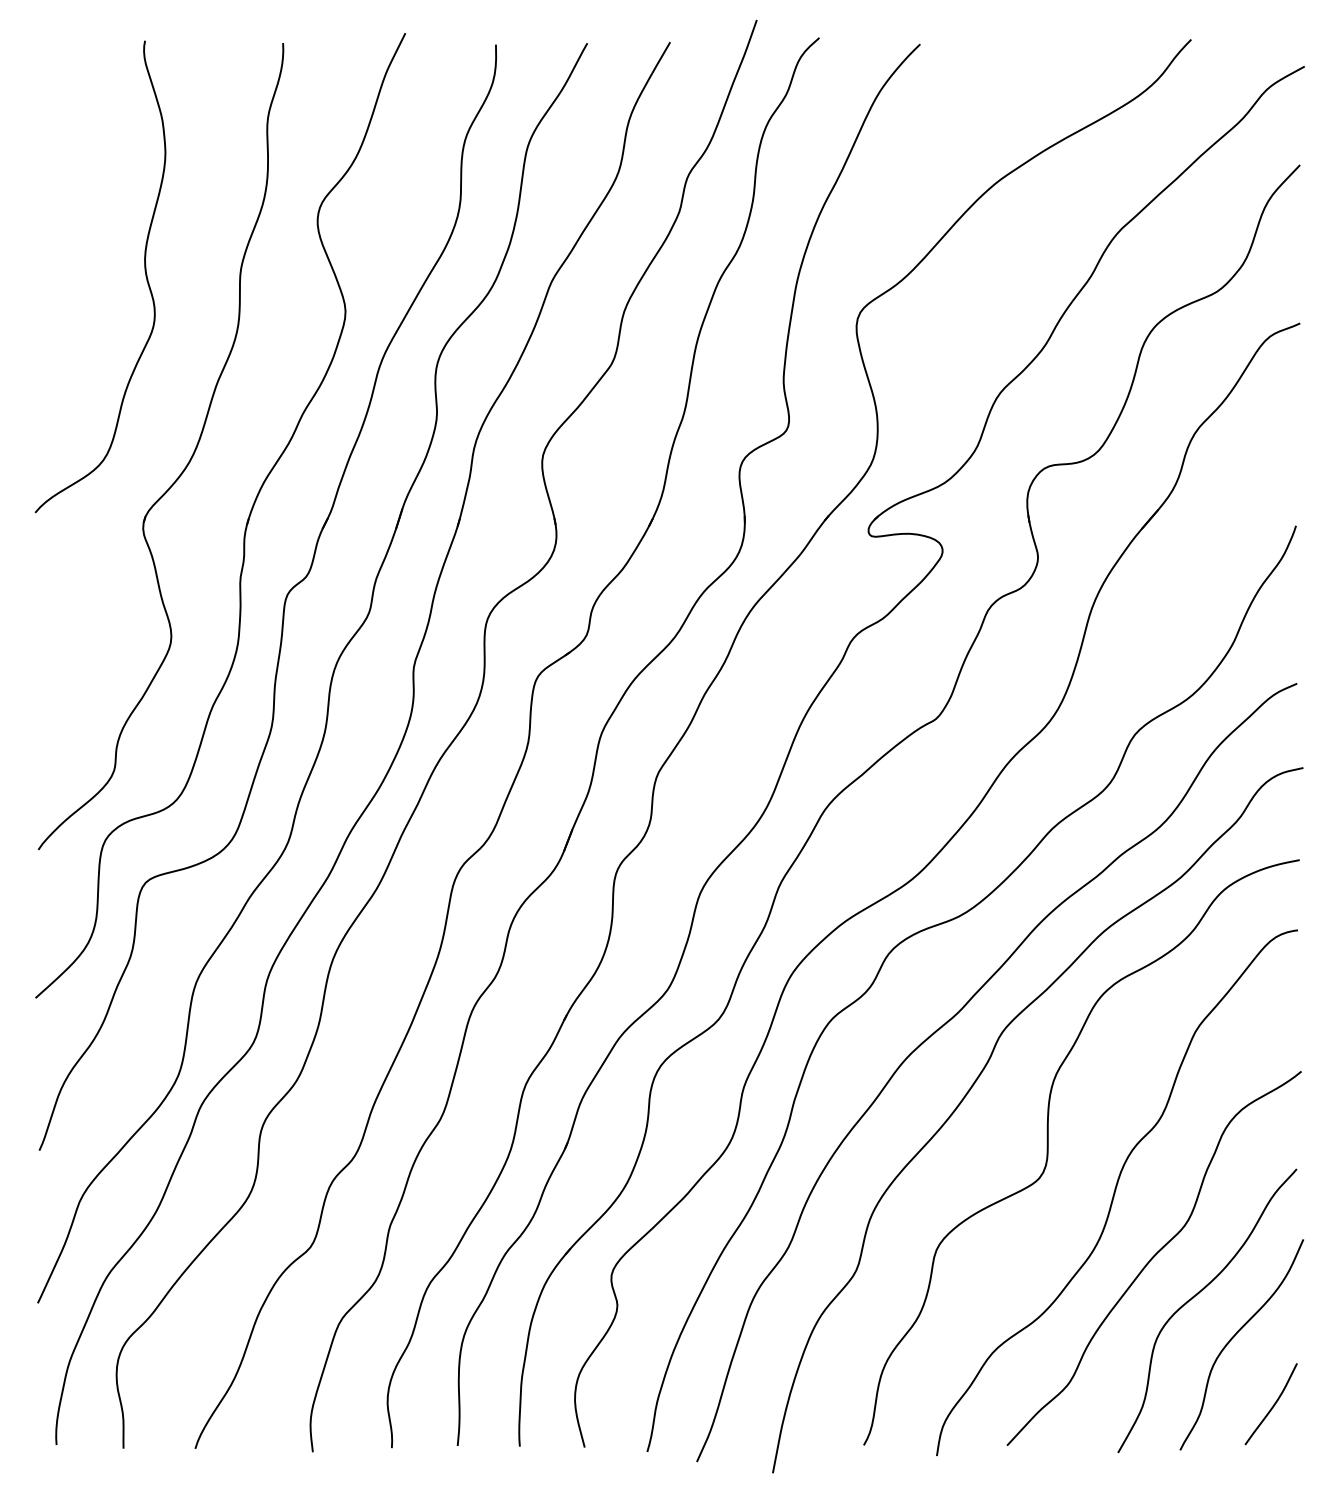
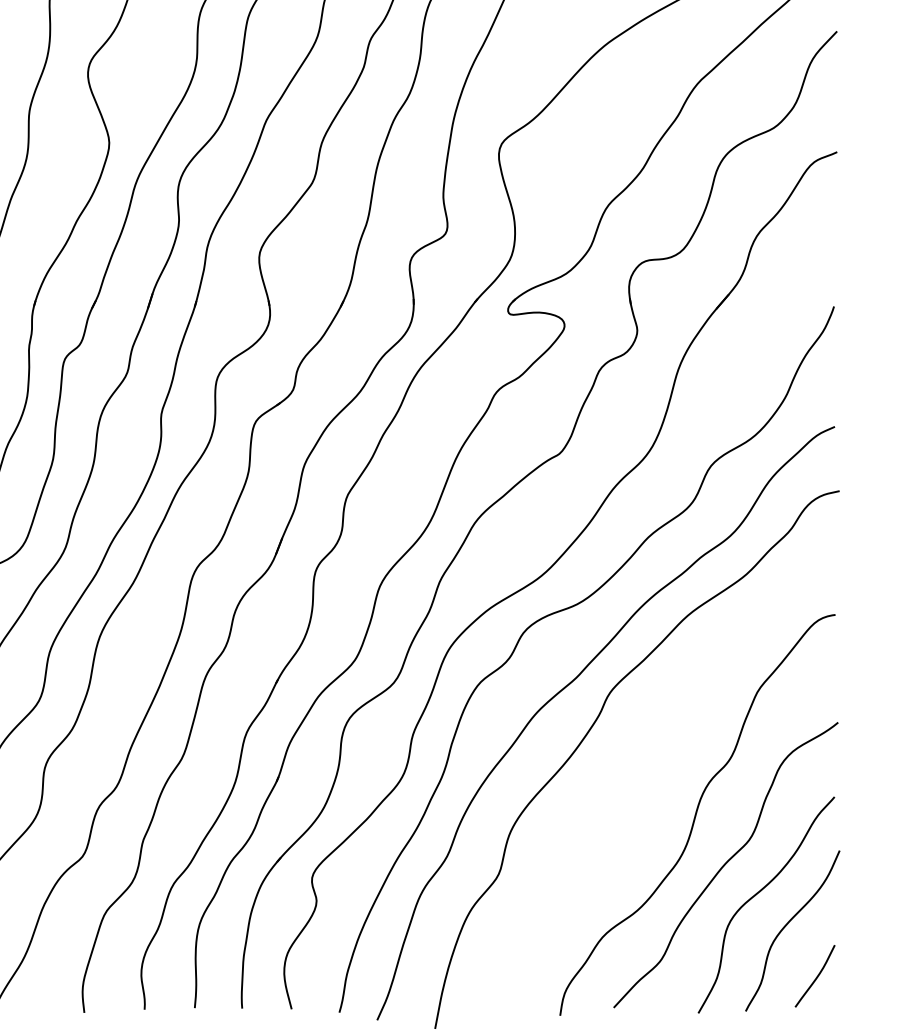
curve: (1048, 1152) -> (645, 784), removed

